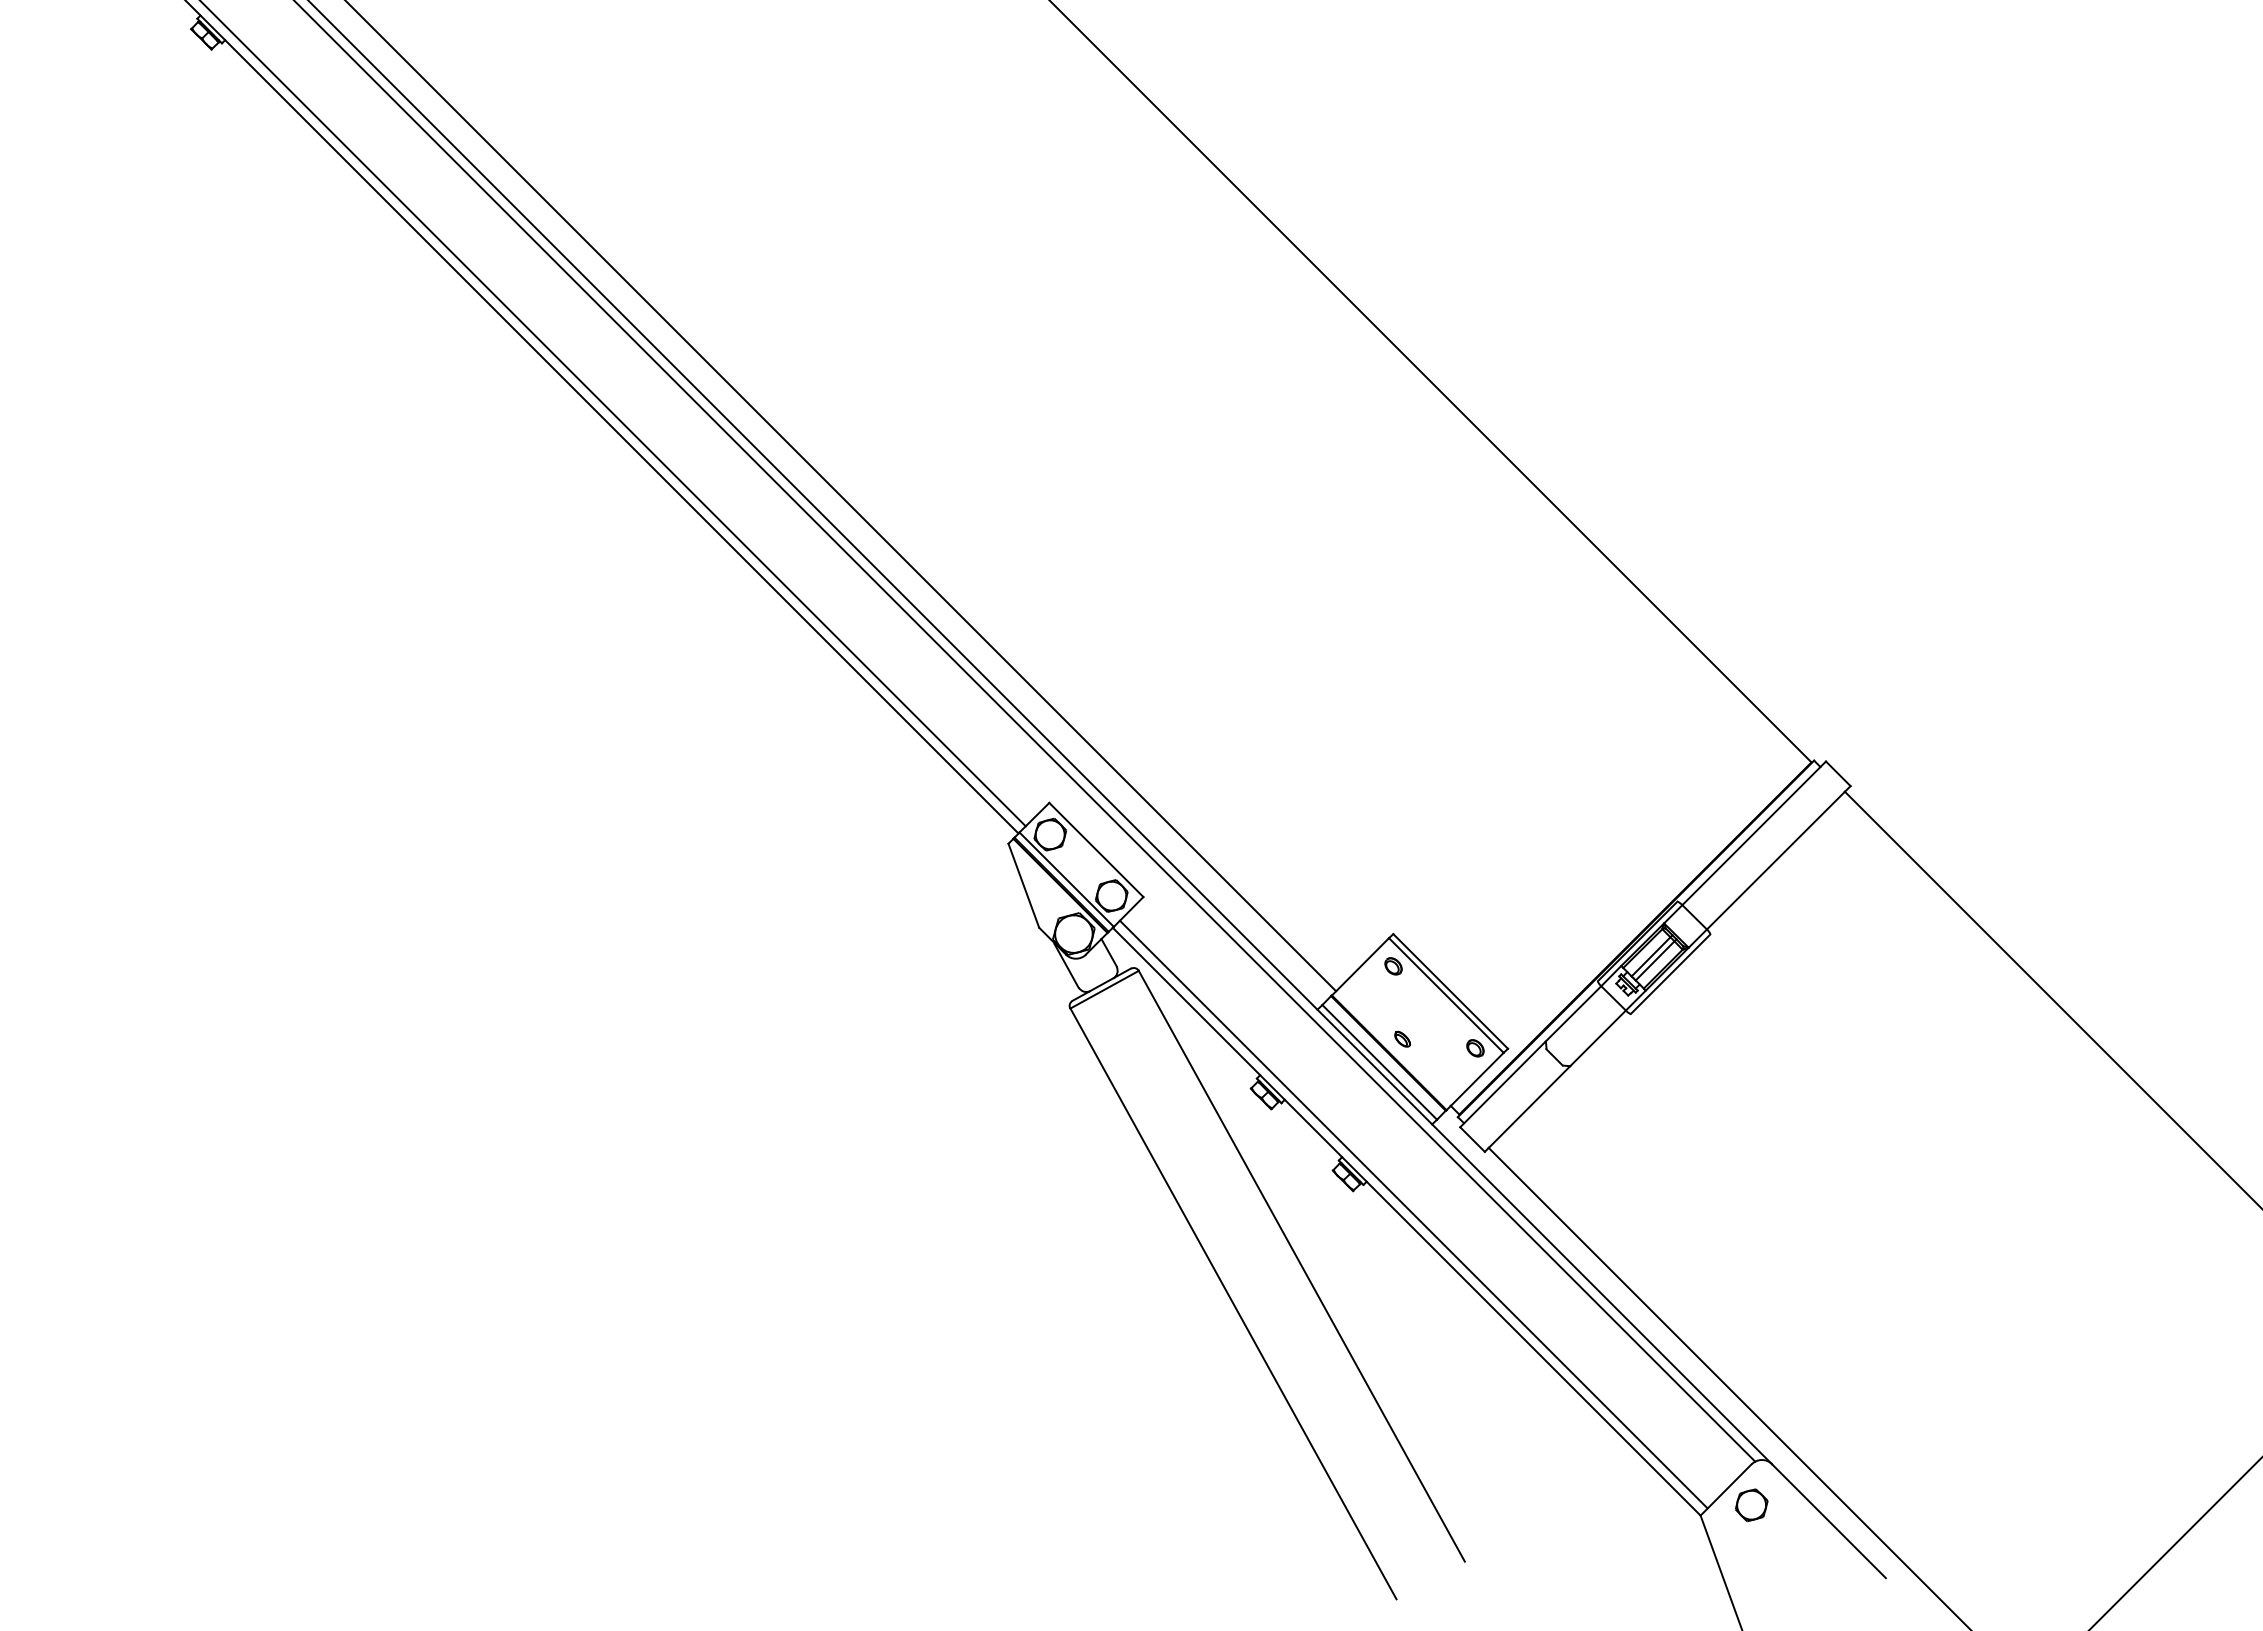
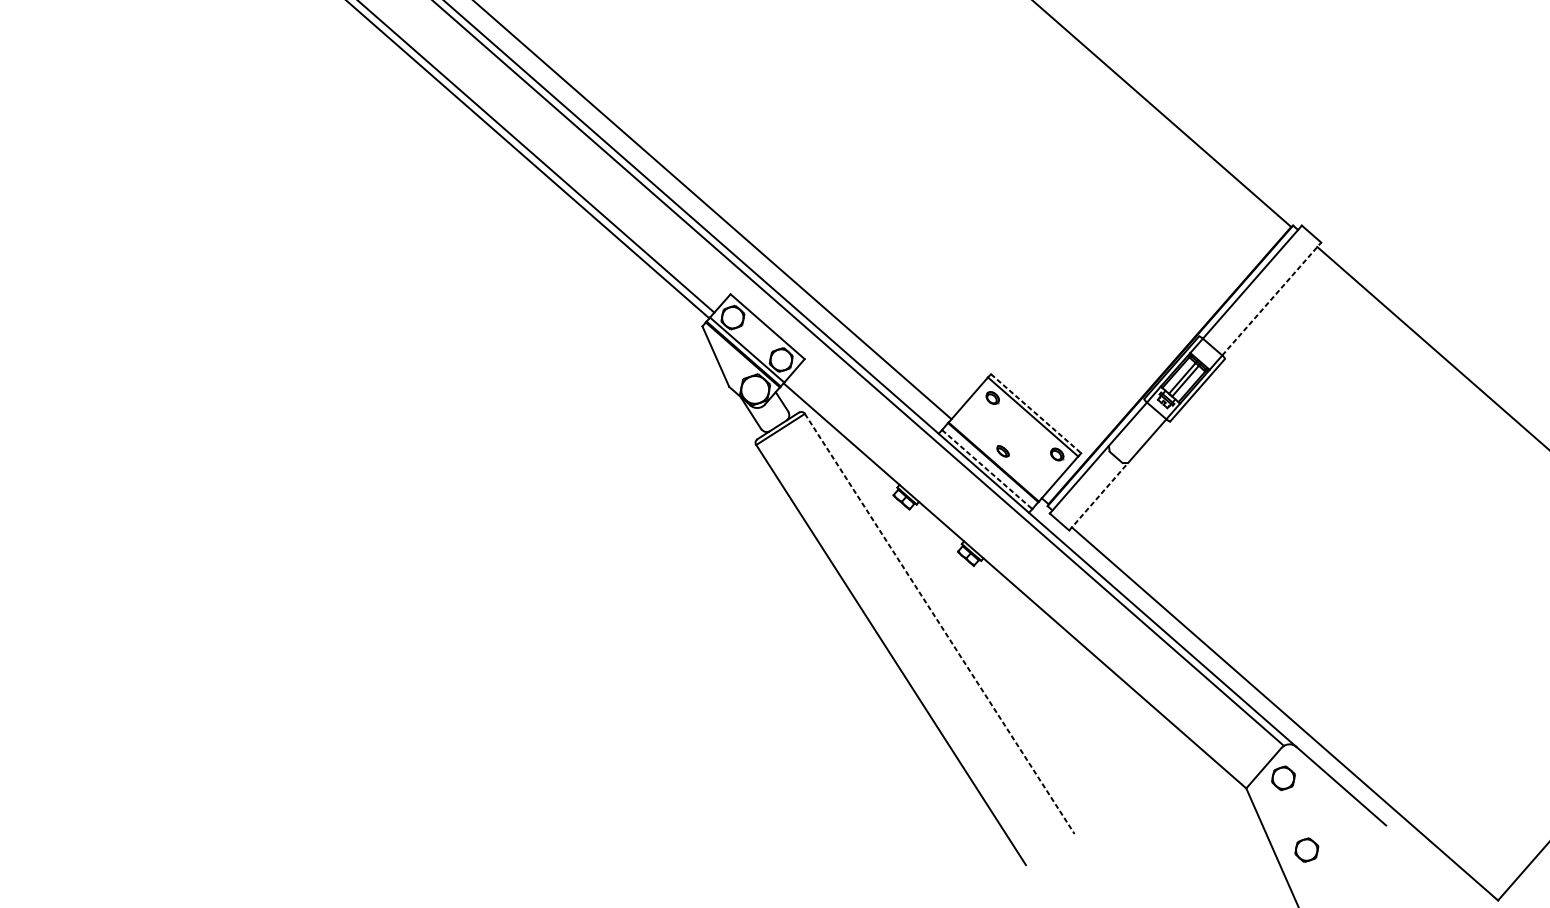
line: (1779, 857) -> (1272, 298), solid -> dashed
line: (1451, 991) -> (1036, 413), solid -> dashed
line: (1380, 1062) -> (987, 469), solid -> dashed
line: (1527, 1109) -> (1098, 497), solid -> dashed
line: (1413, 1214) -> (1019, 580), removed
line: (1302, 1266) -> (940, 624), solid -> dashed
part: (1776, 1604) -> (1306, 850), added

